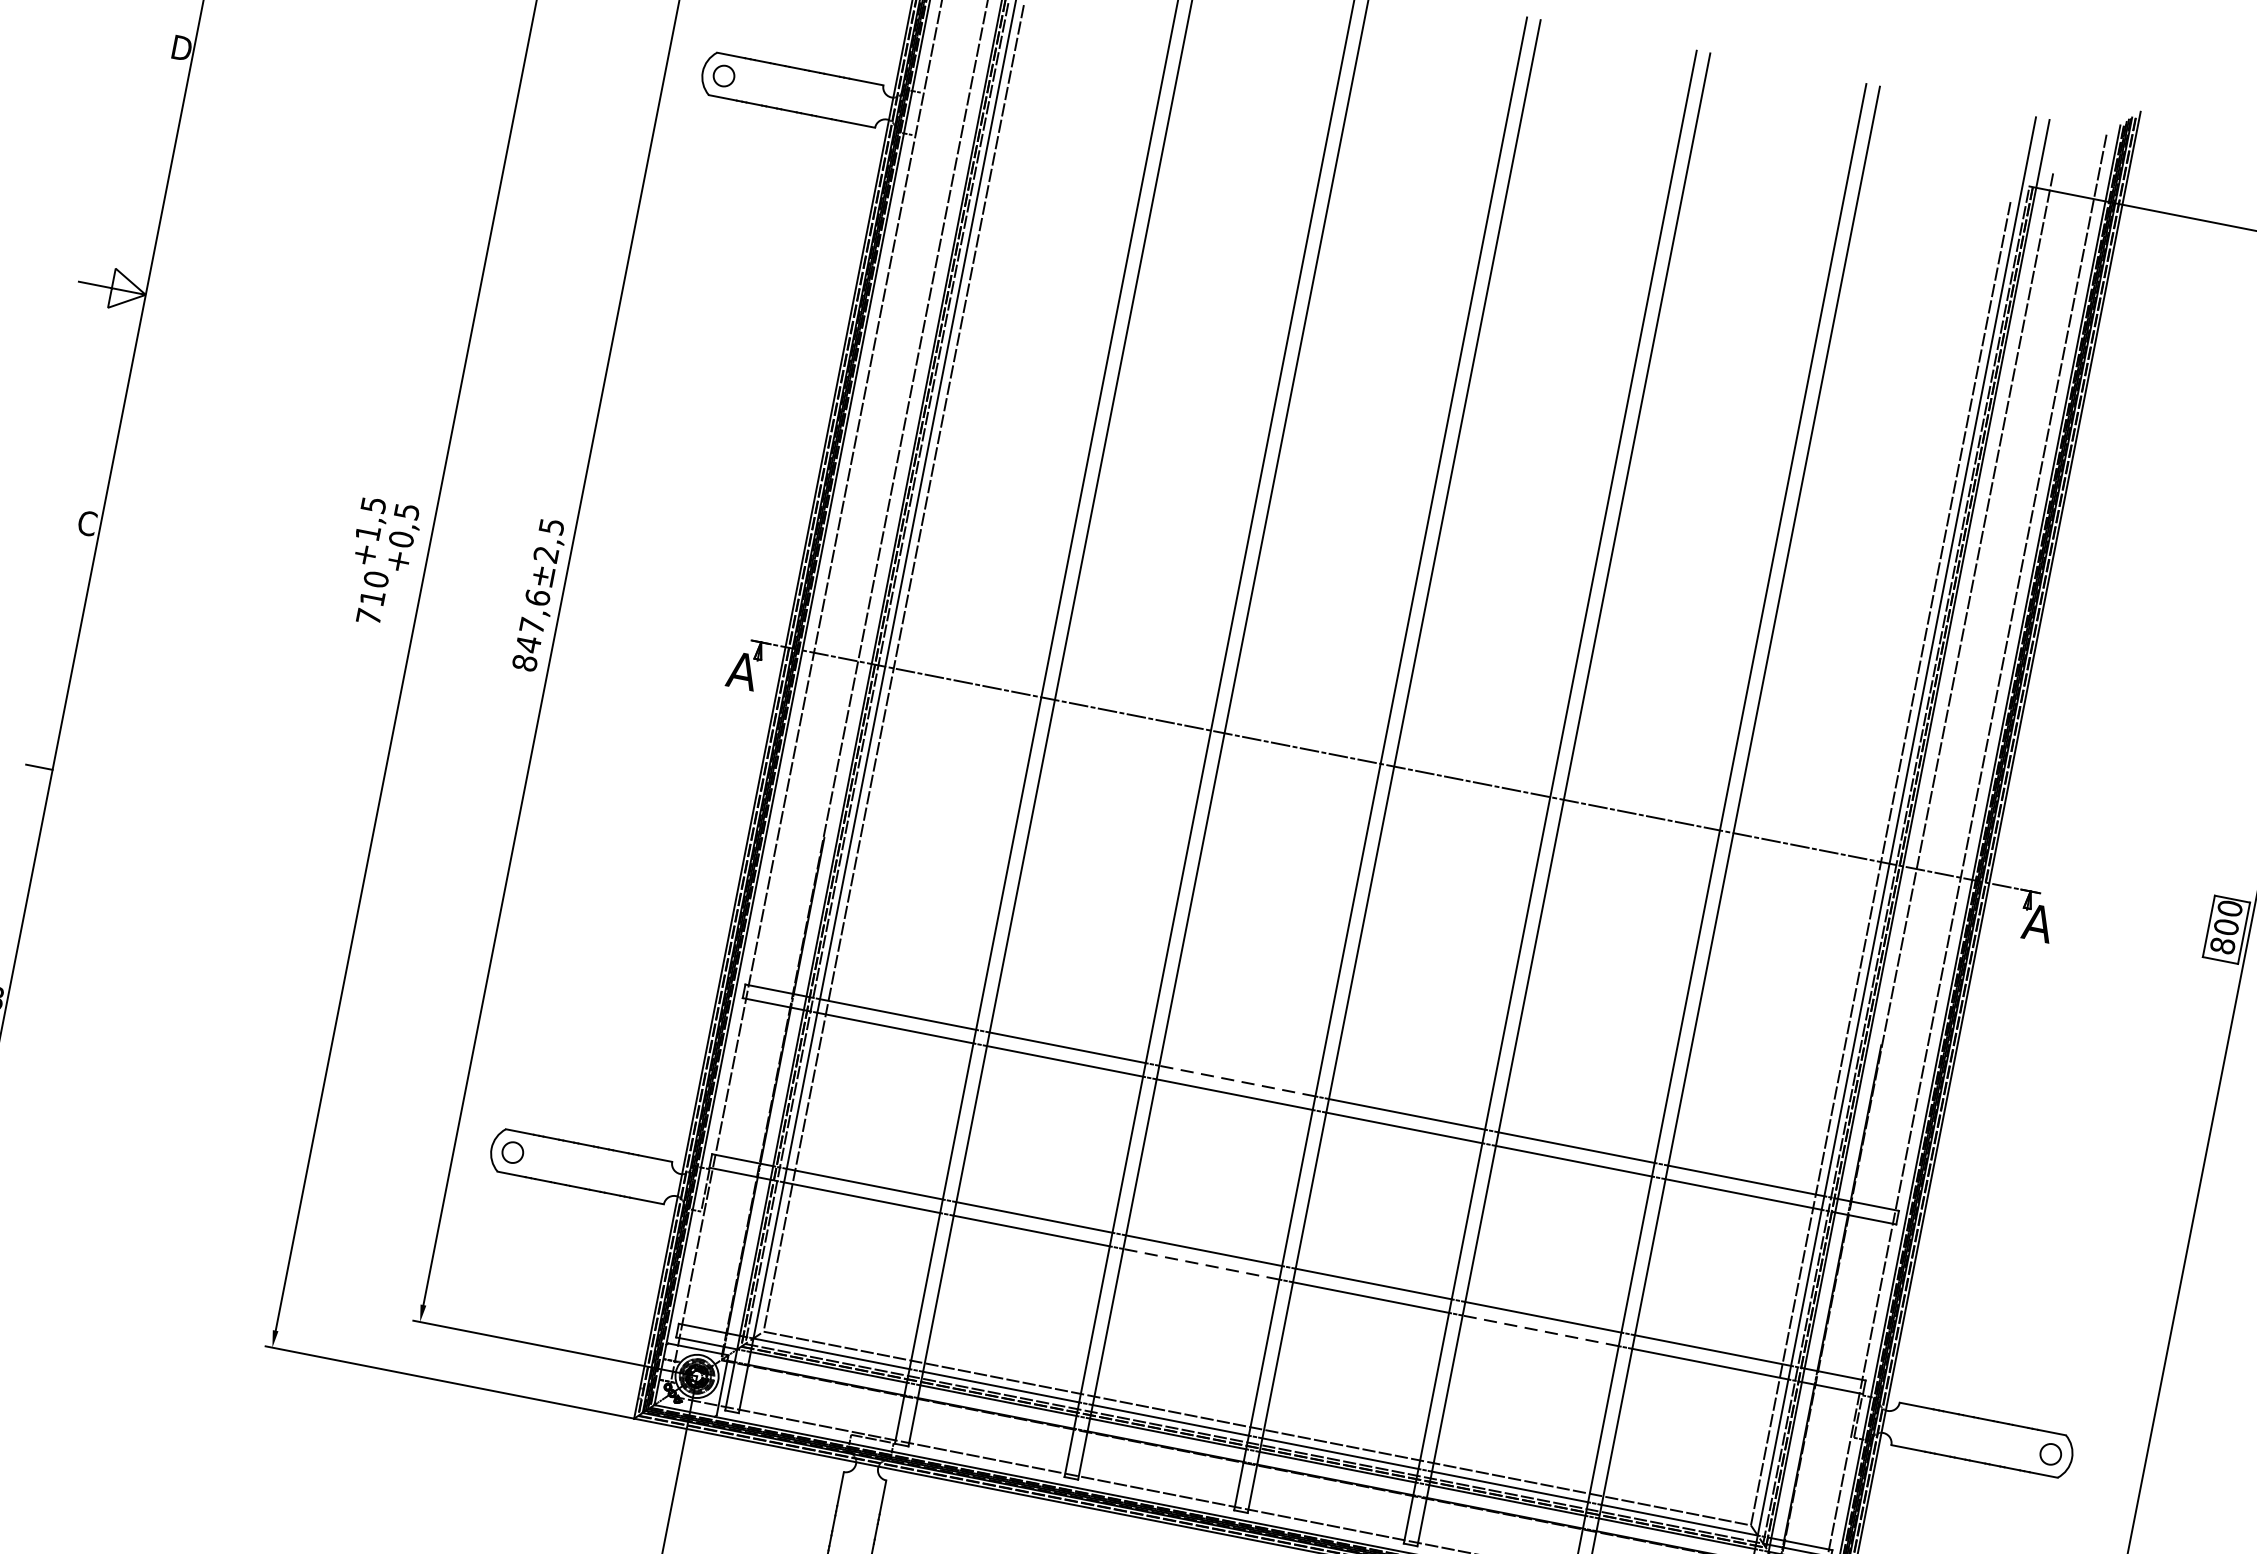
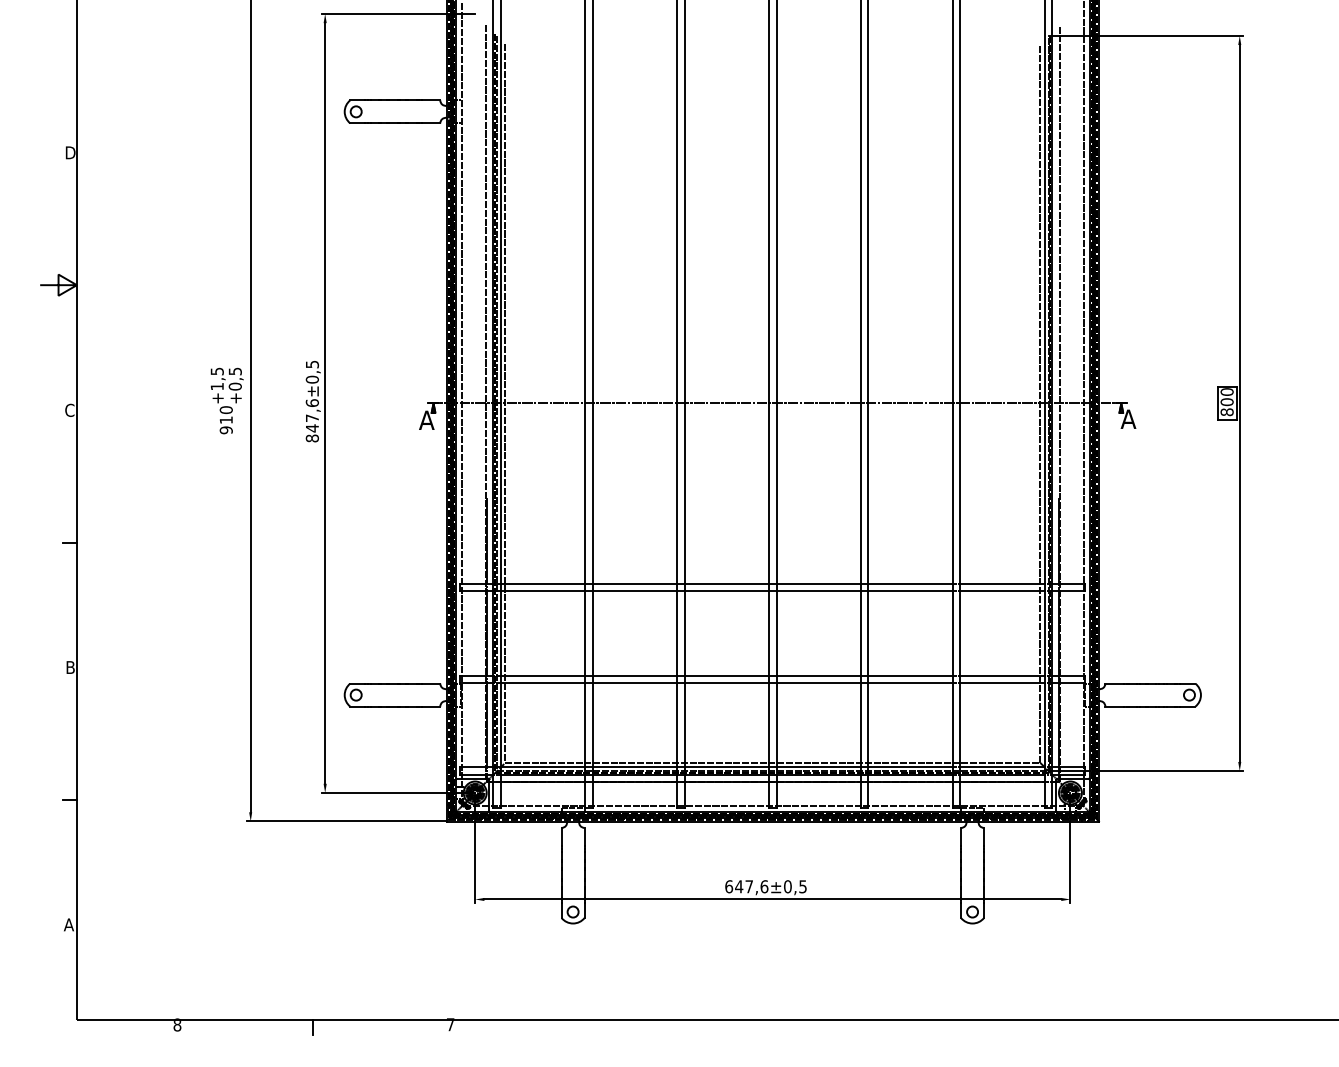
text: (546, 554) -> (312, 379), ±2,5 -> ±0,5
text: (367, 616) -> (225, 430), 710 -> 910
line: (1236, 1080) -> (726, 583), dashed -> solid
line: (1200, 1263) -> (726, 682), dashed -> solid
line: (1540, 1330) -> (910, 682), dashed -> solid

